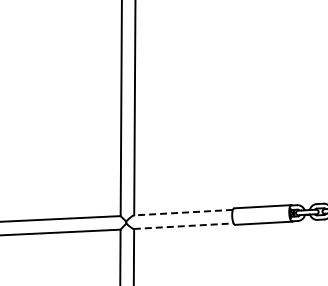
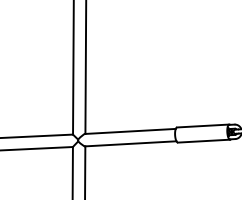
line: (183, 212) -> (130, 131), dashed -> solid
line: (184, 226) -> (131, 144), dashed -> solid

